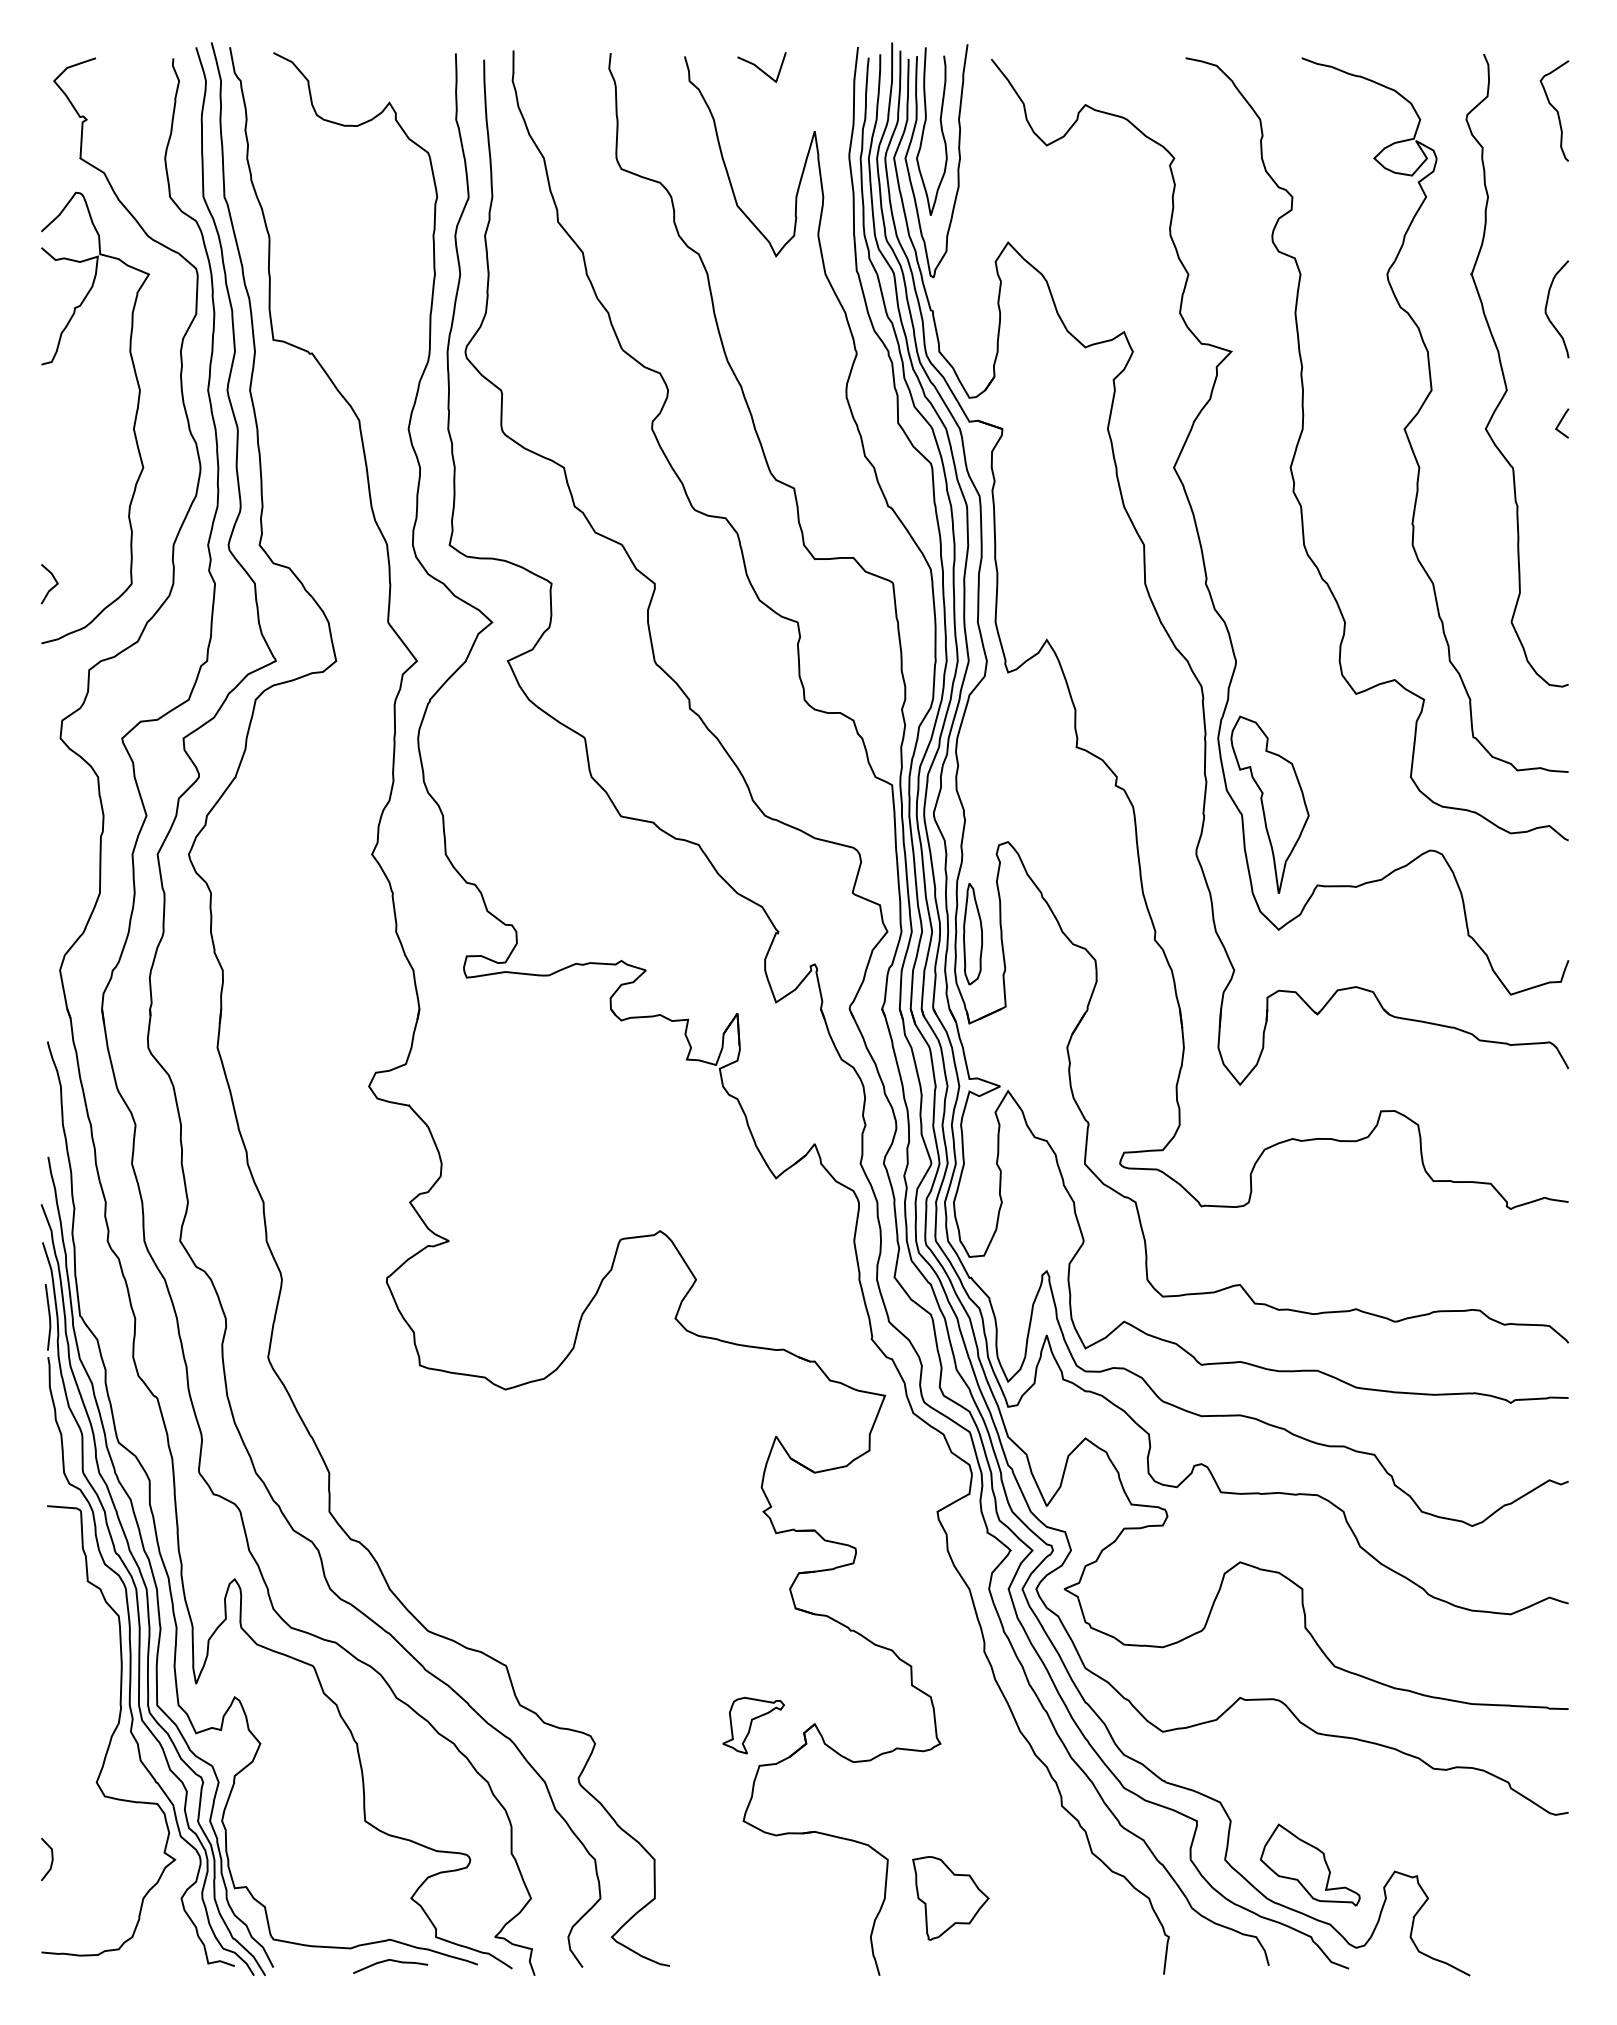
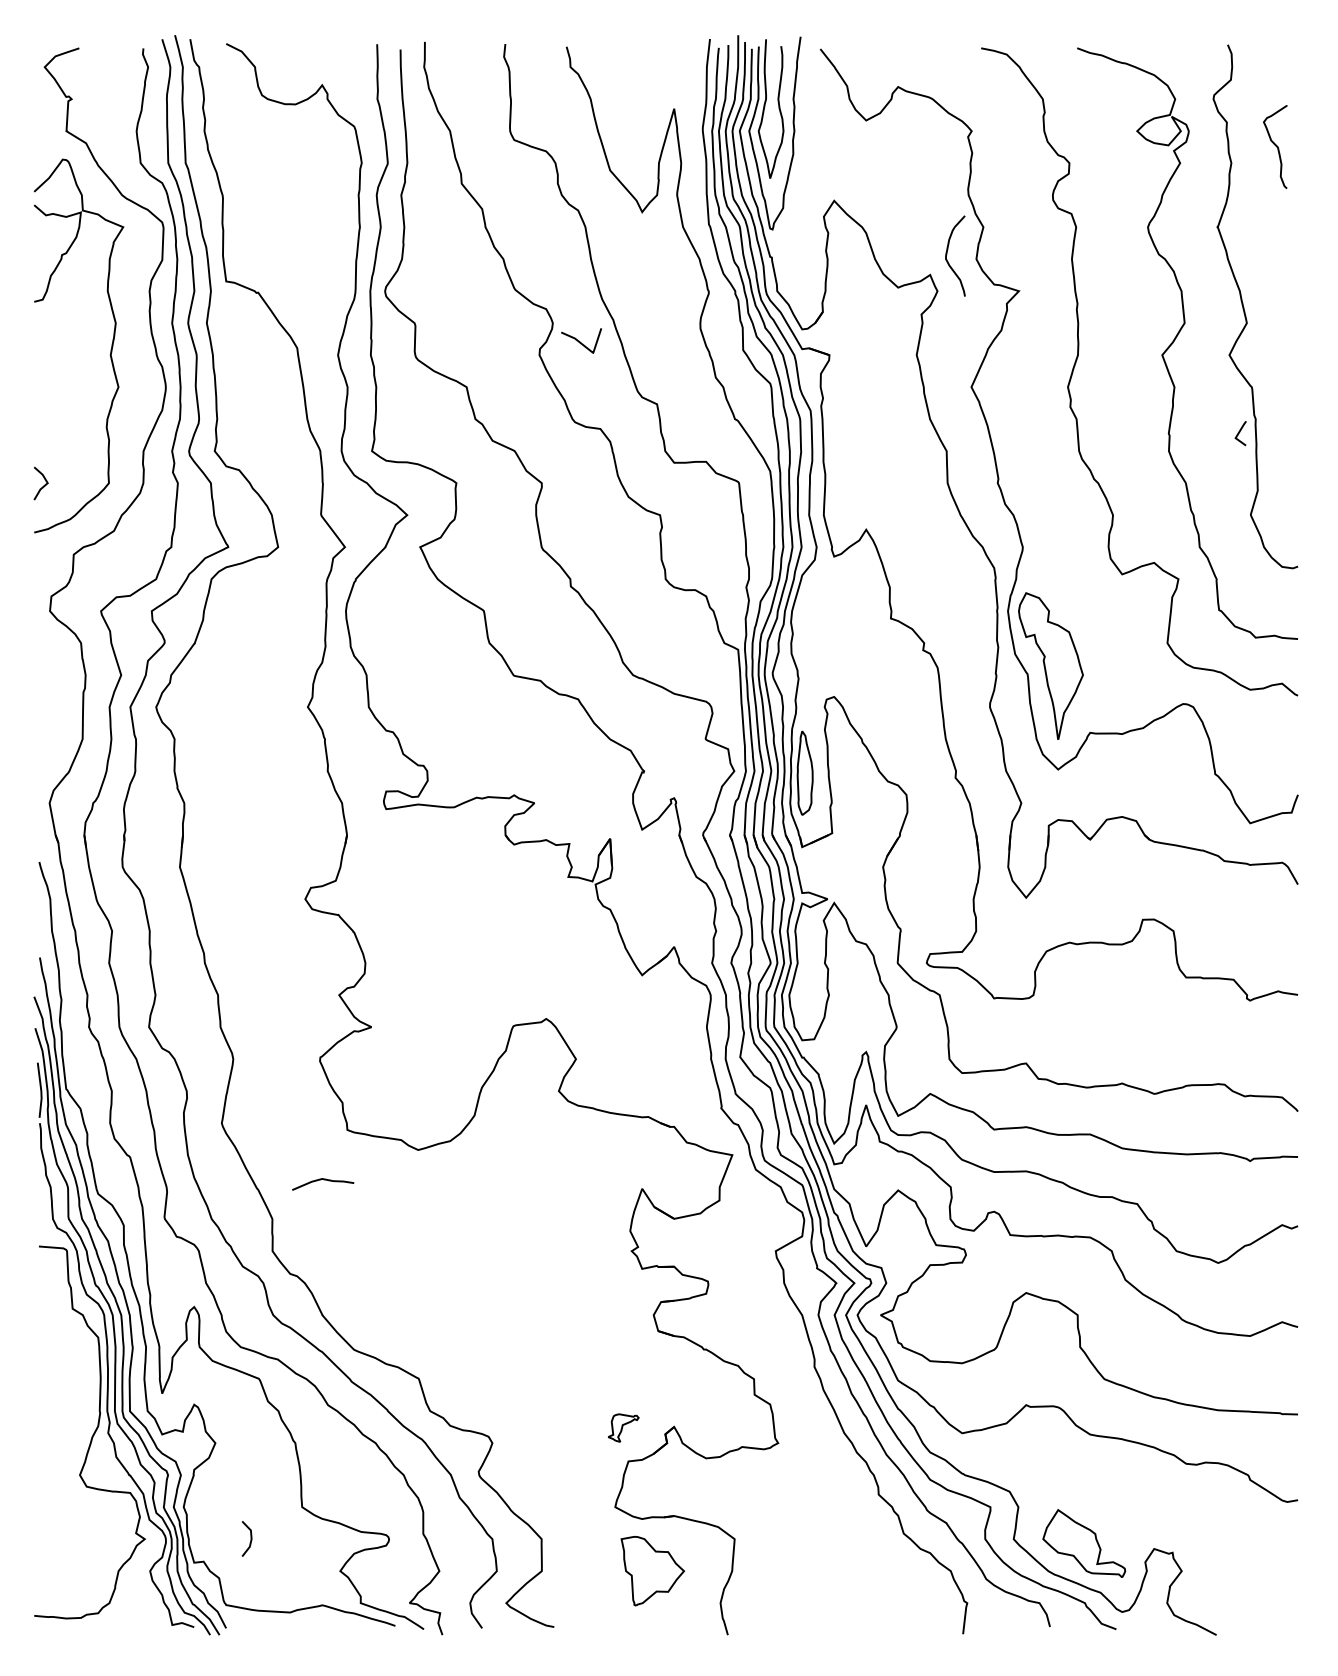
curve: (760, 68) -> (580, 341), moved
curve: (1554, 110) -> (1275, 146), moved
curve: (1547, 307) -> (947, 254), moved
line: (1561, 422) -> (1240, 432), moved
part: (753, 1724) -> (623, 1427), size x0.6
line: (51, 1858) -> (250, 1538), moved
part: (950, 1898) -> (652, 1571), moved
curve: (390, 1961) -> (323, 1180), moved

